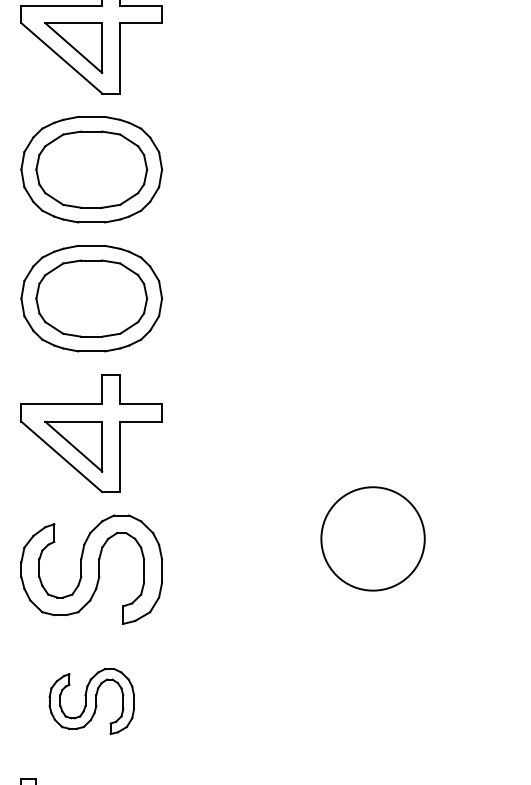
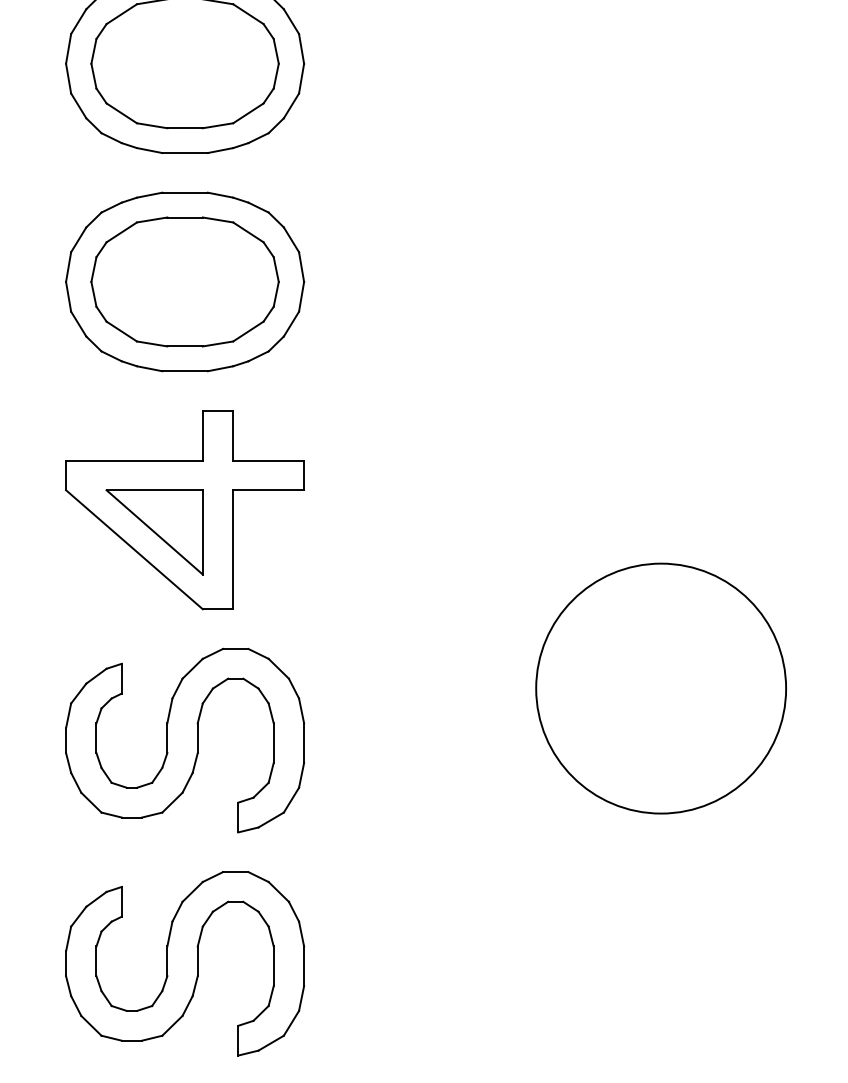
circle: (372, 538) -> (660, 687), size x1.43
part: (91, 701) -> (184, 963), size x1.67

